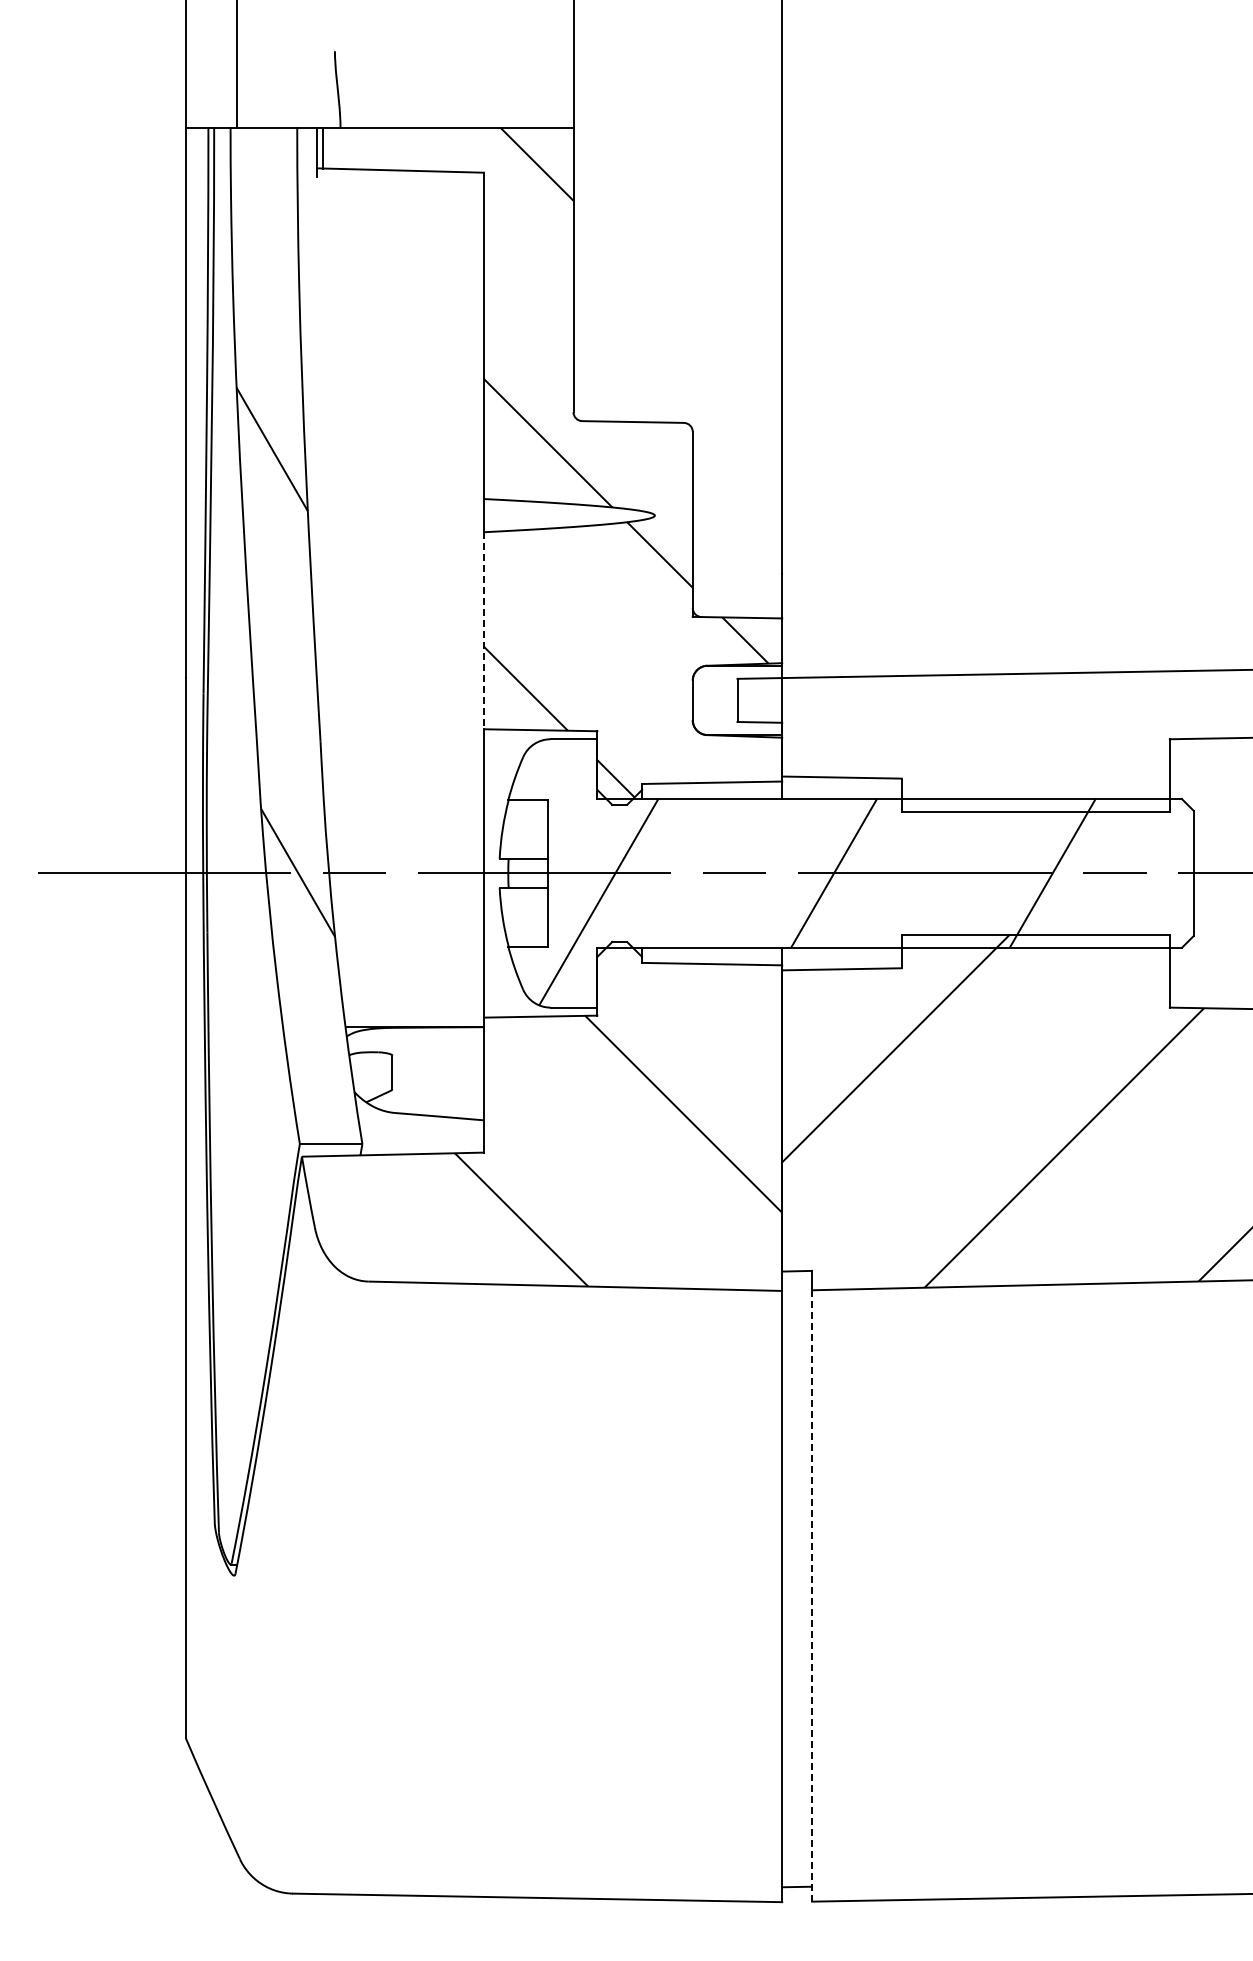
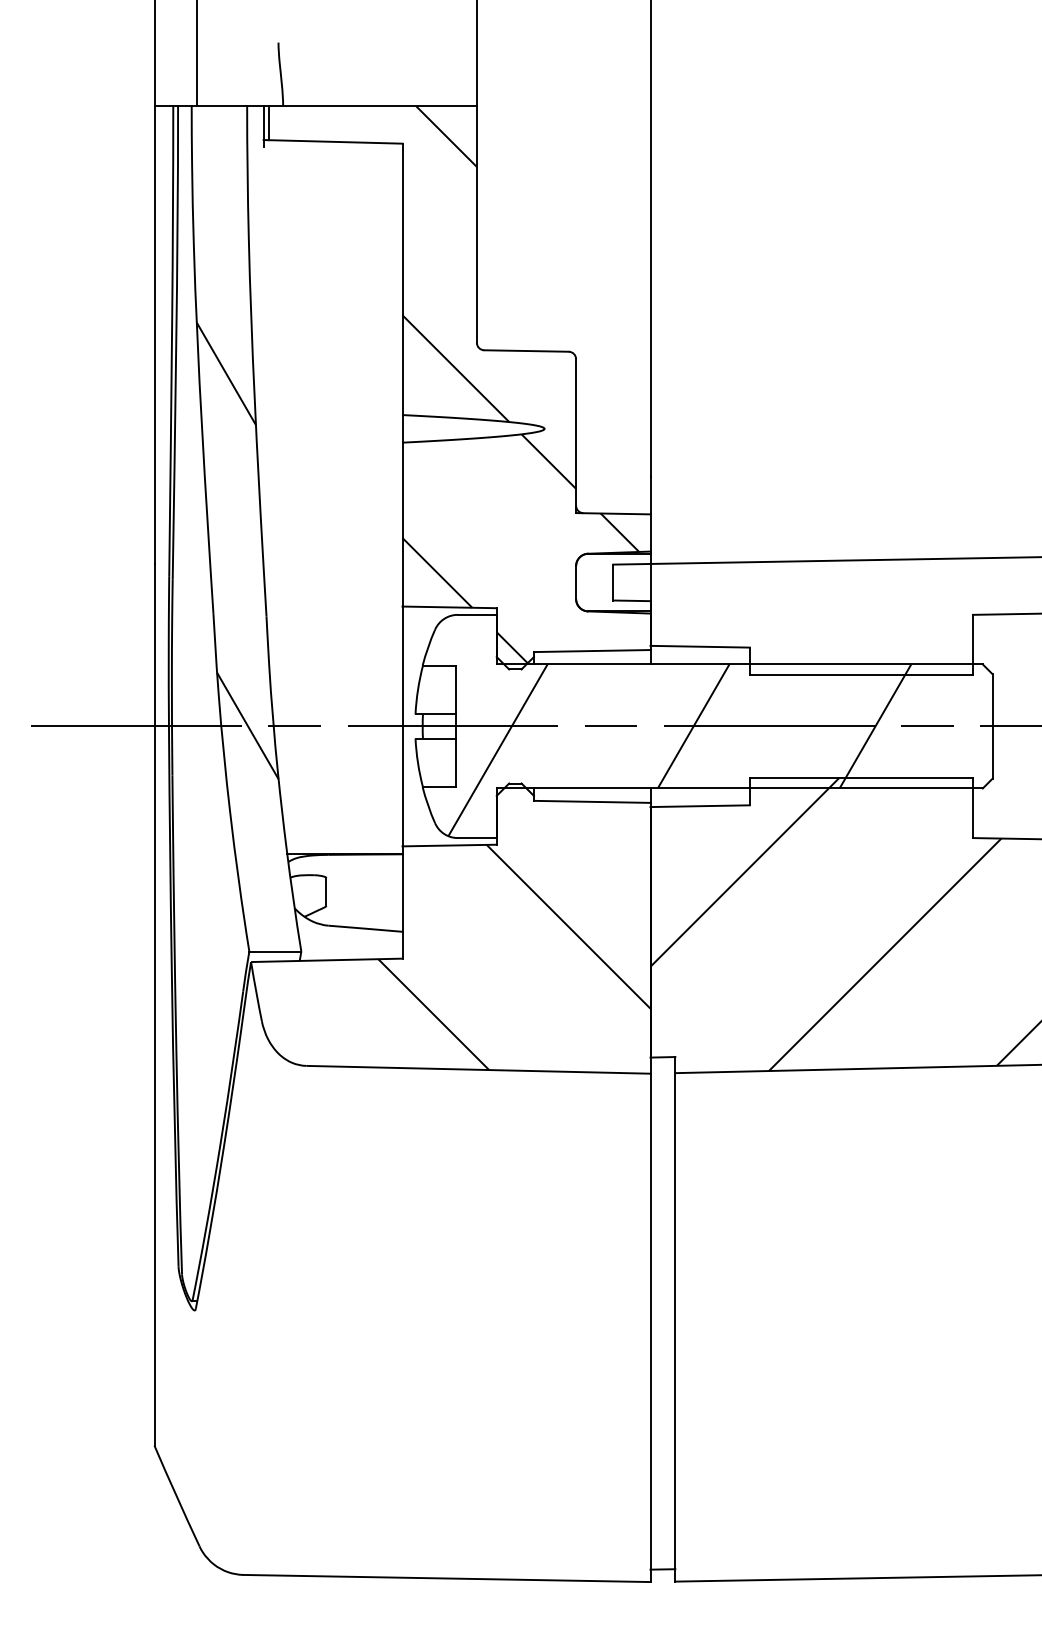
line: (484, 630) -> (402, 524), dashed -> solid
line: (812, 1595) -> (675, 1326), dashed -> solid

